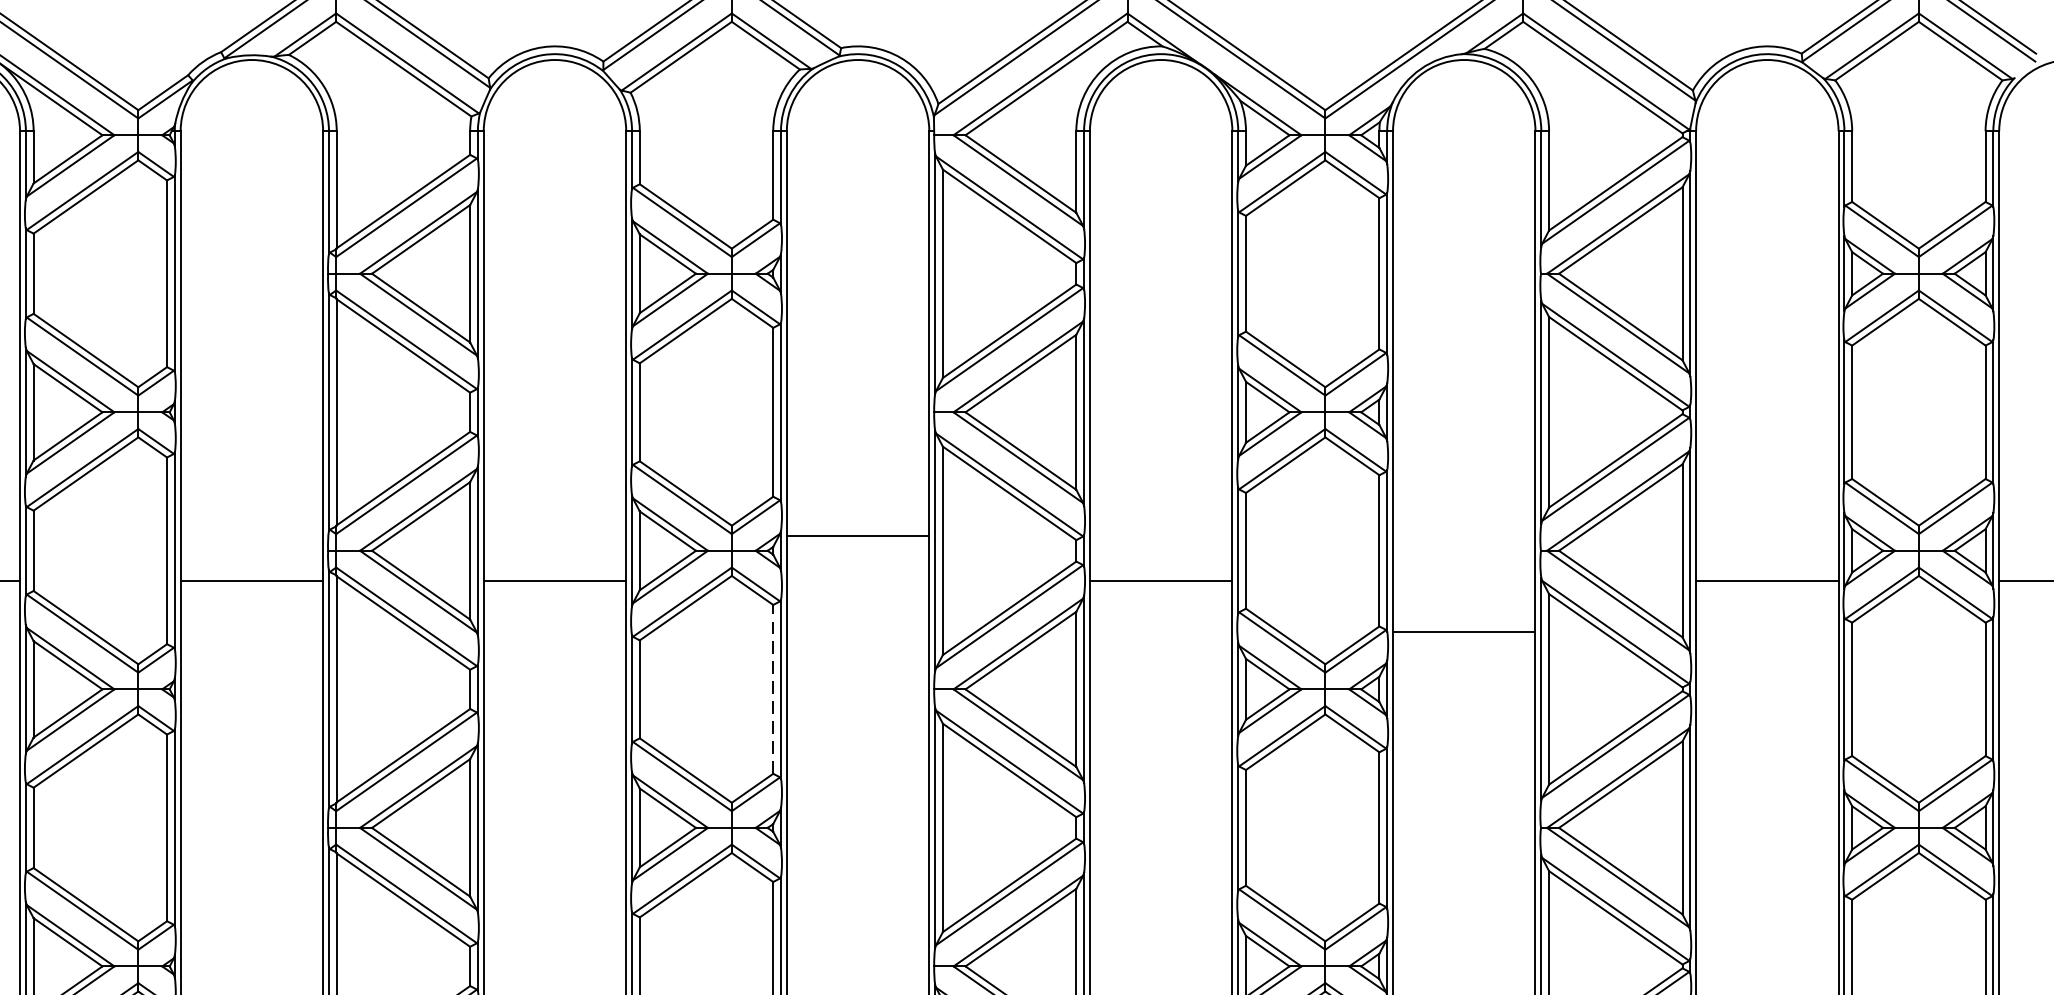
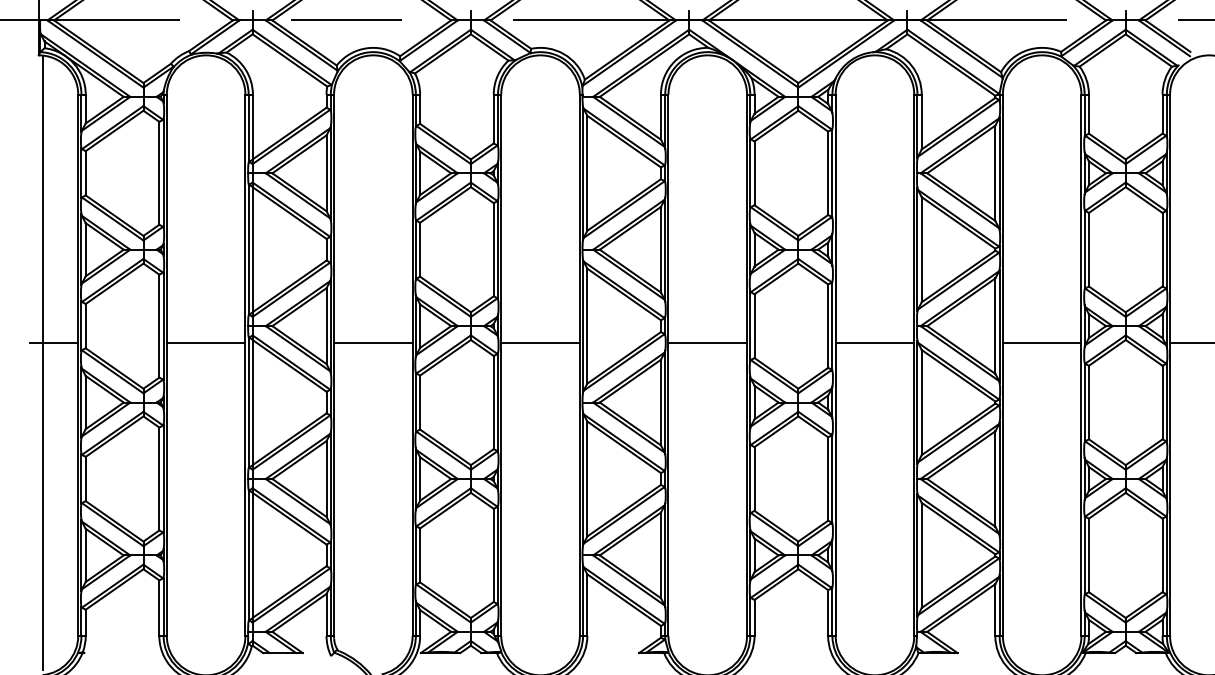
line: (857, 535) -> (540, 342), moved
line: (1463, 631) -> (874, 342), moved
line: (772, 689) -> (493, 402), dashed -> solid

